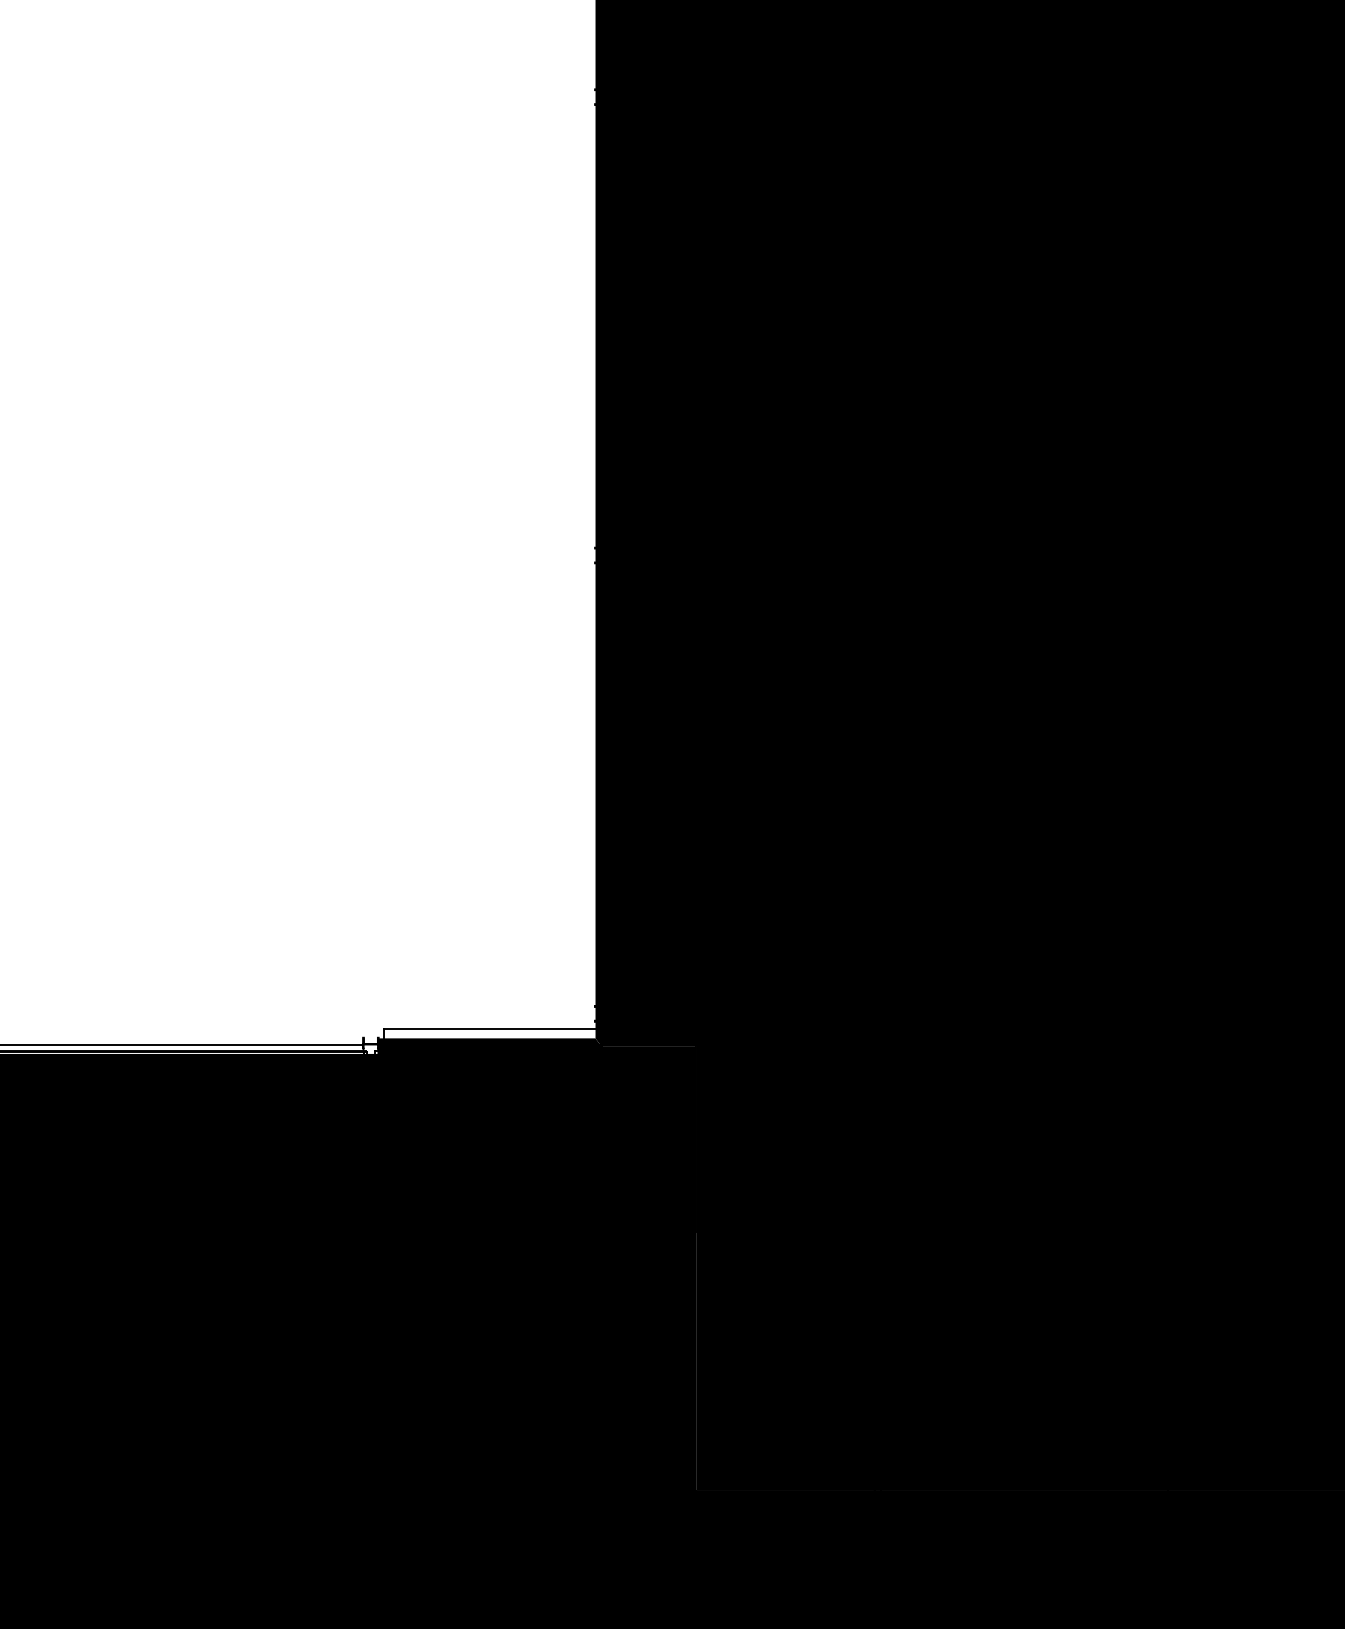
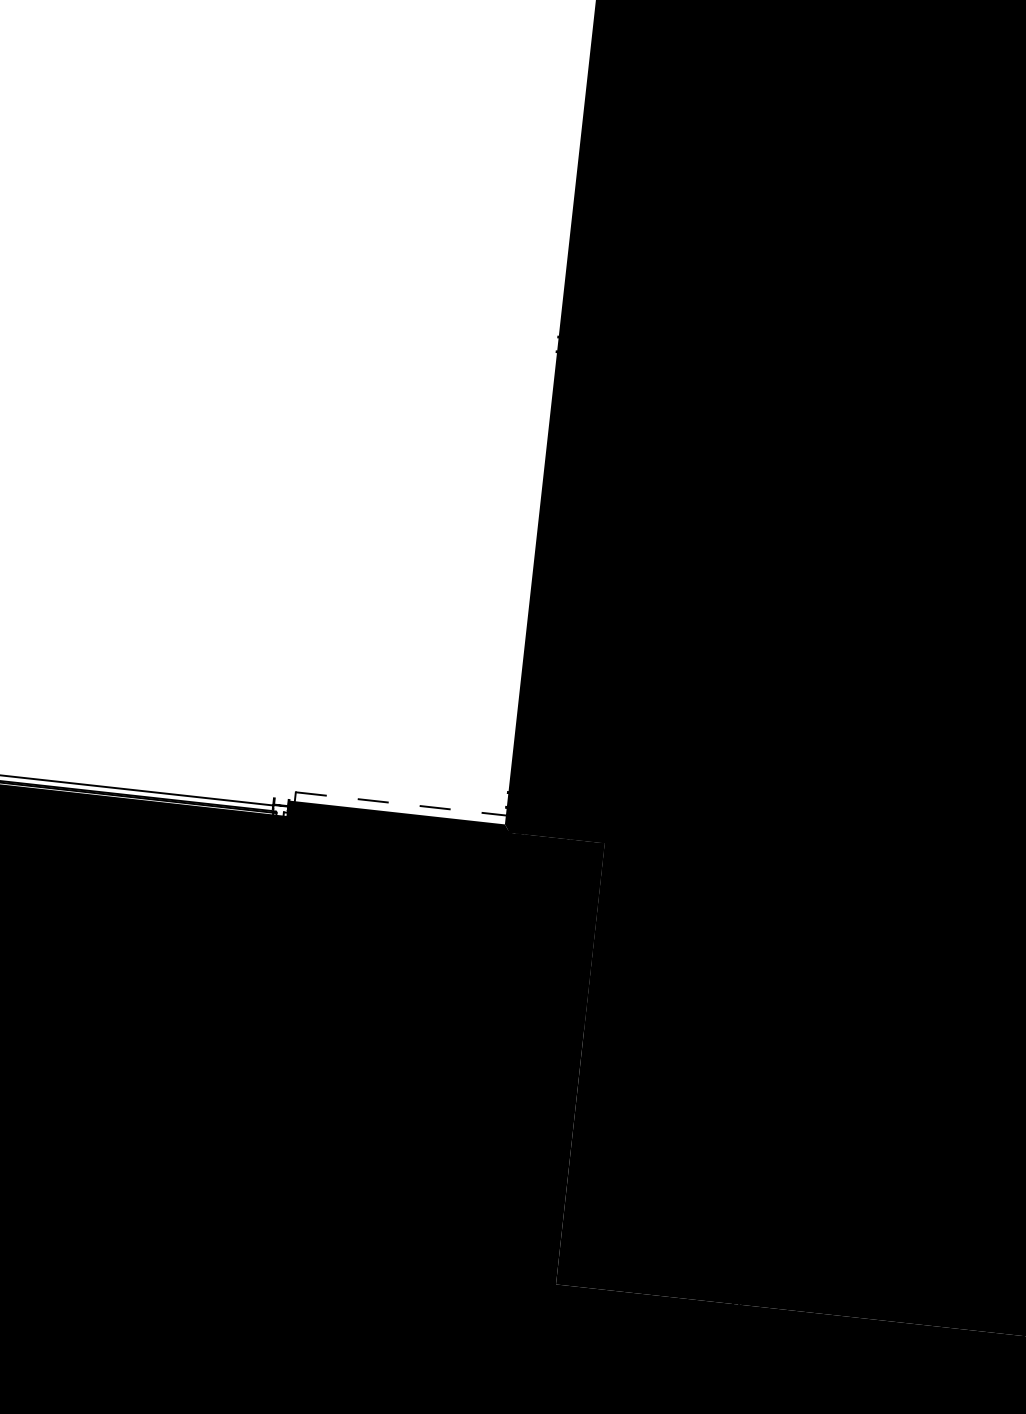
line: (496, 1029) -> (407, 804), solid -> dashed

